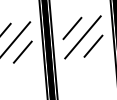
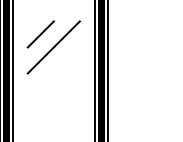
line: (72, 28) -> (135, 34), removed
line: (82, 37) -> (148, 47), removed
line: (93, 46) -> (161, 60), removed
line: (22, 52) -> (66, 60), removed

